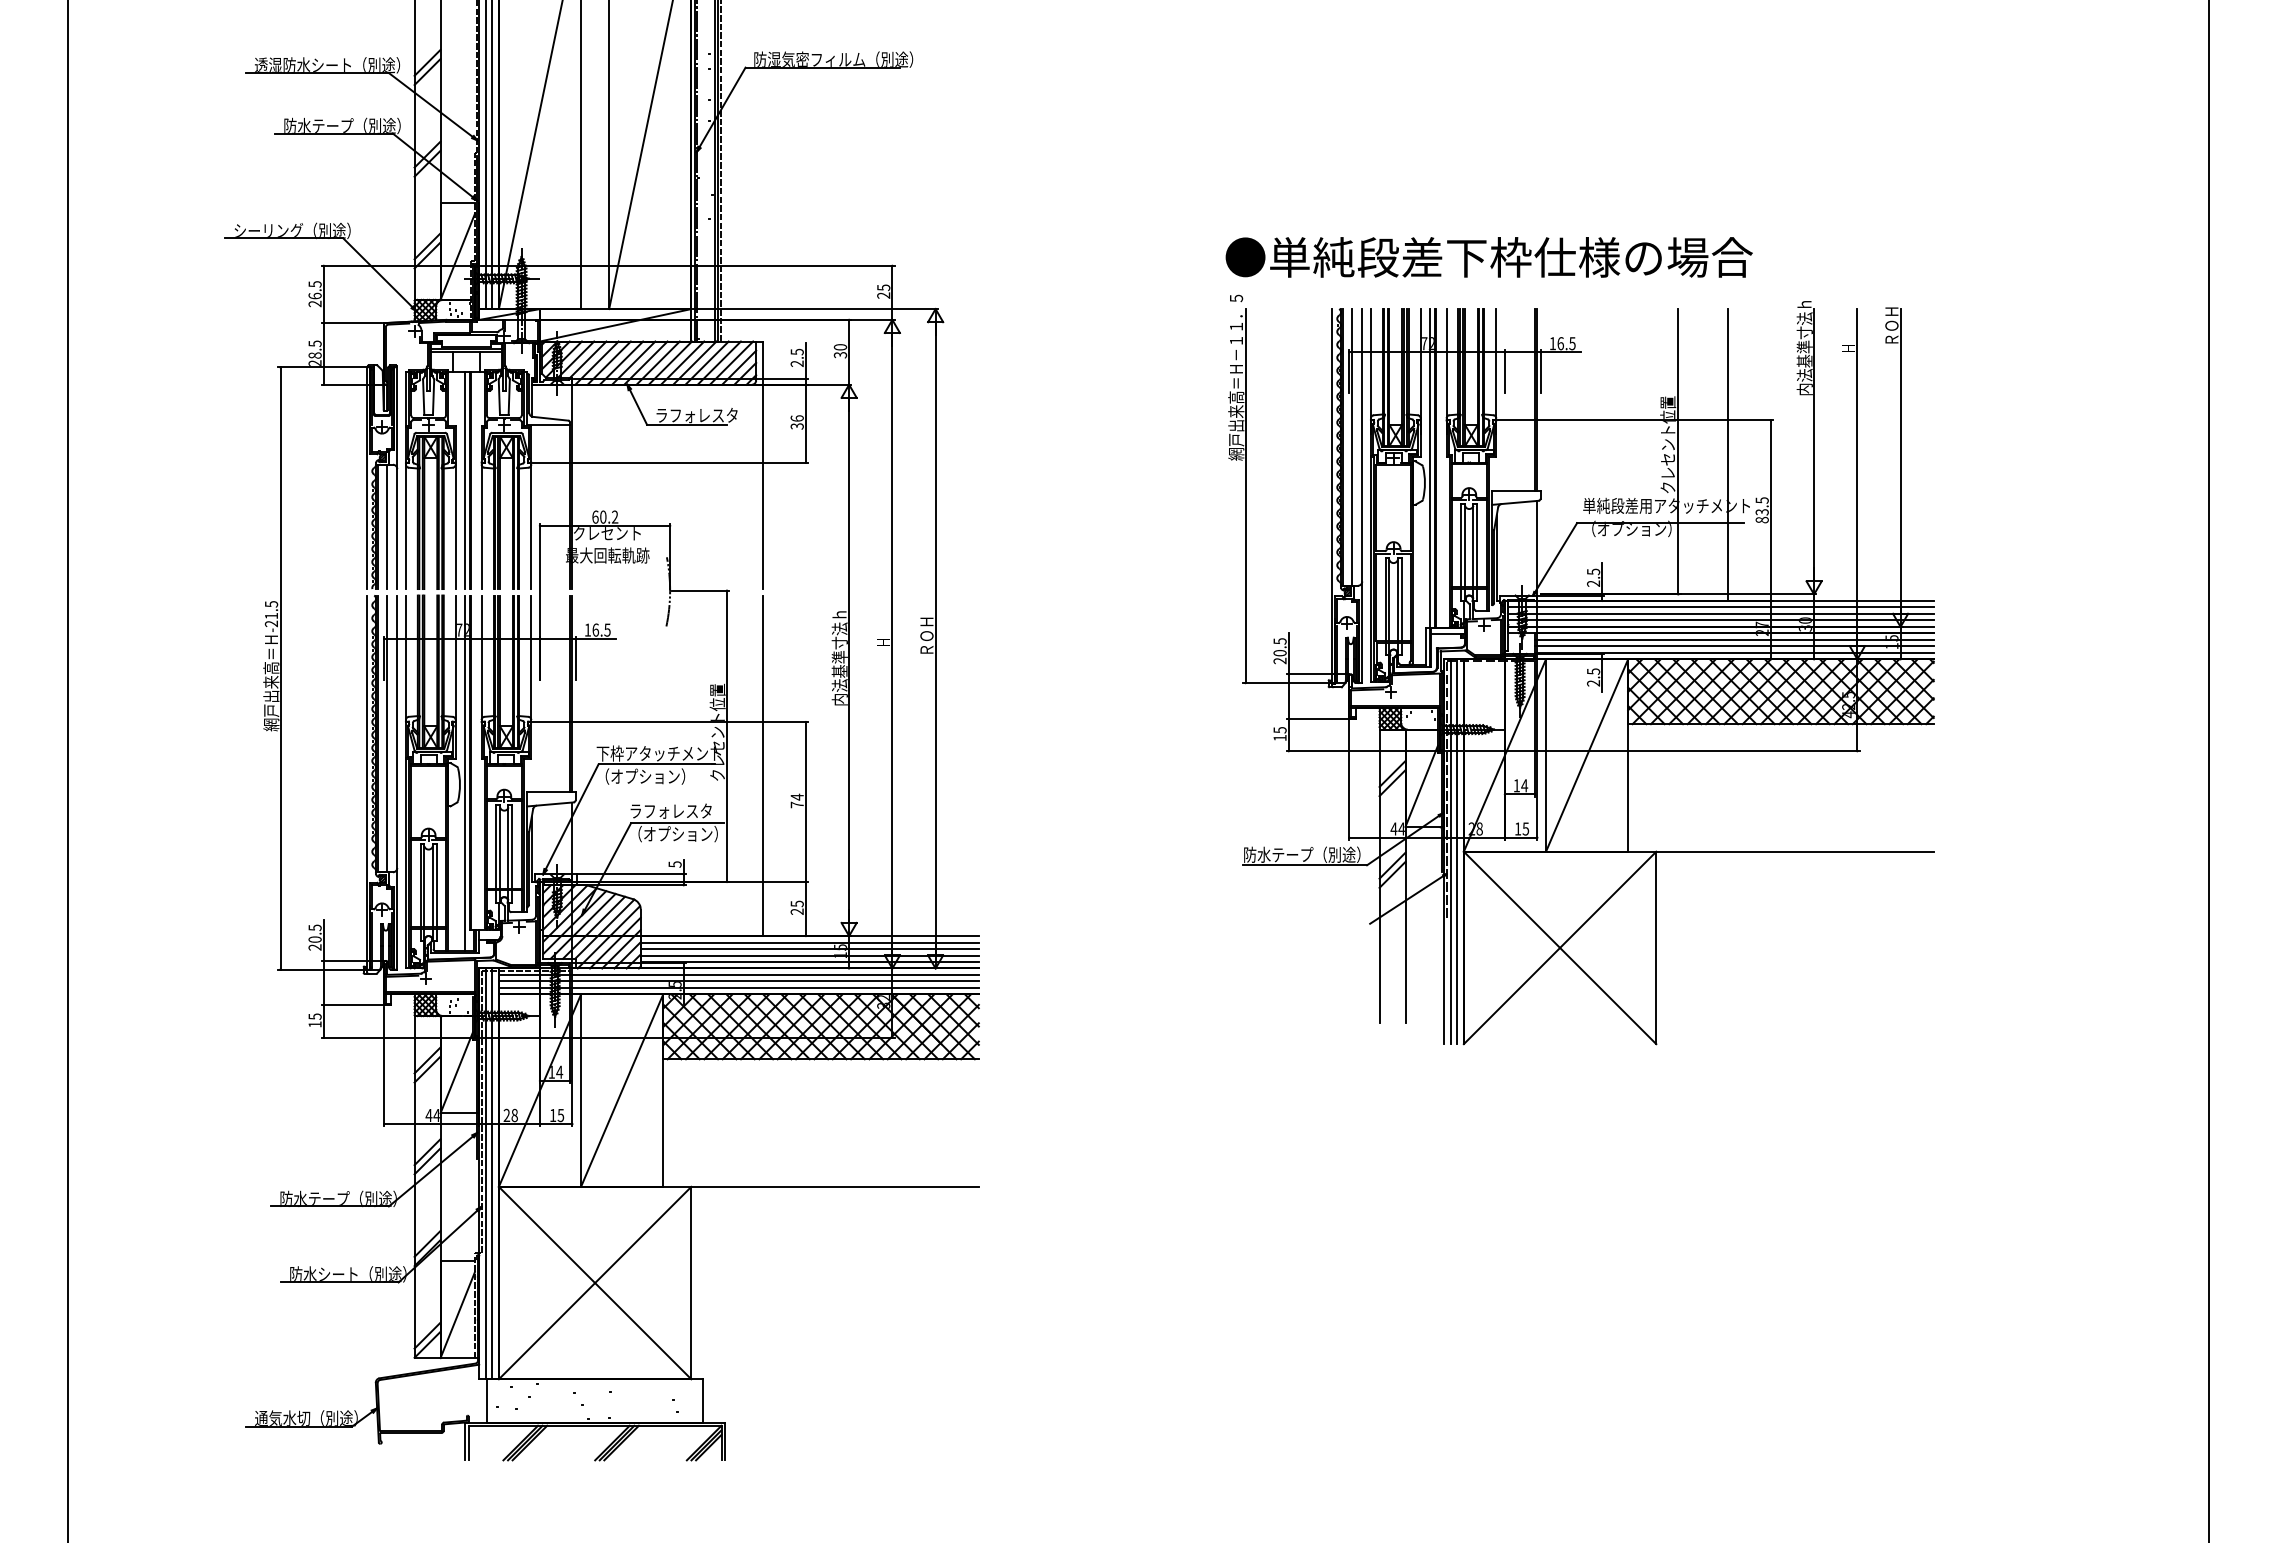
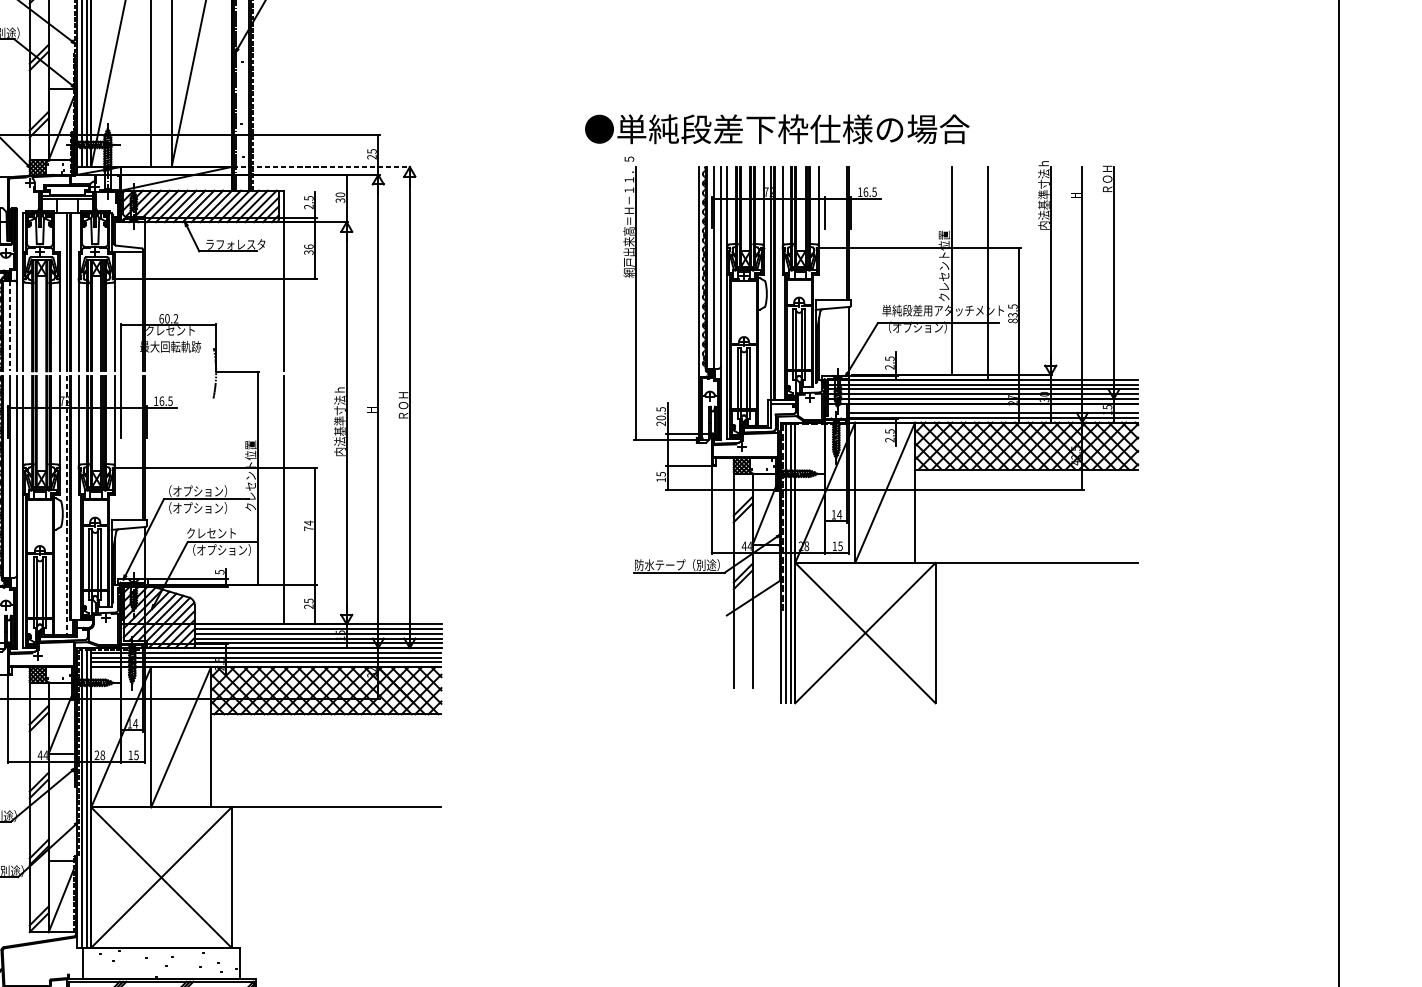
text: (1488, 257) -> (776, 129), moved
line: (816, 309) -> (322, 167), solid -> dashed
line: (386, 527) -> (9, 326), solid -> dashed
line: (1734, 639) -> (992, 408), removed
text: (658, 753) -> (207, 491), 下枠アタッチメント -> （オプション）
line: (465, 773) -> (66, 505), solid -> dashed
text: (670, 810) -> (216, 532), ラフォレスタ -> クレセント

